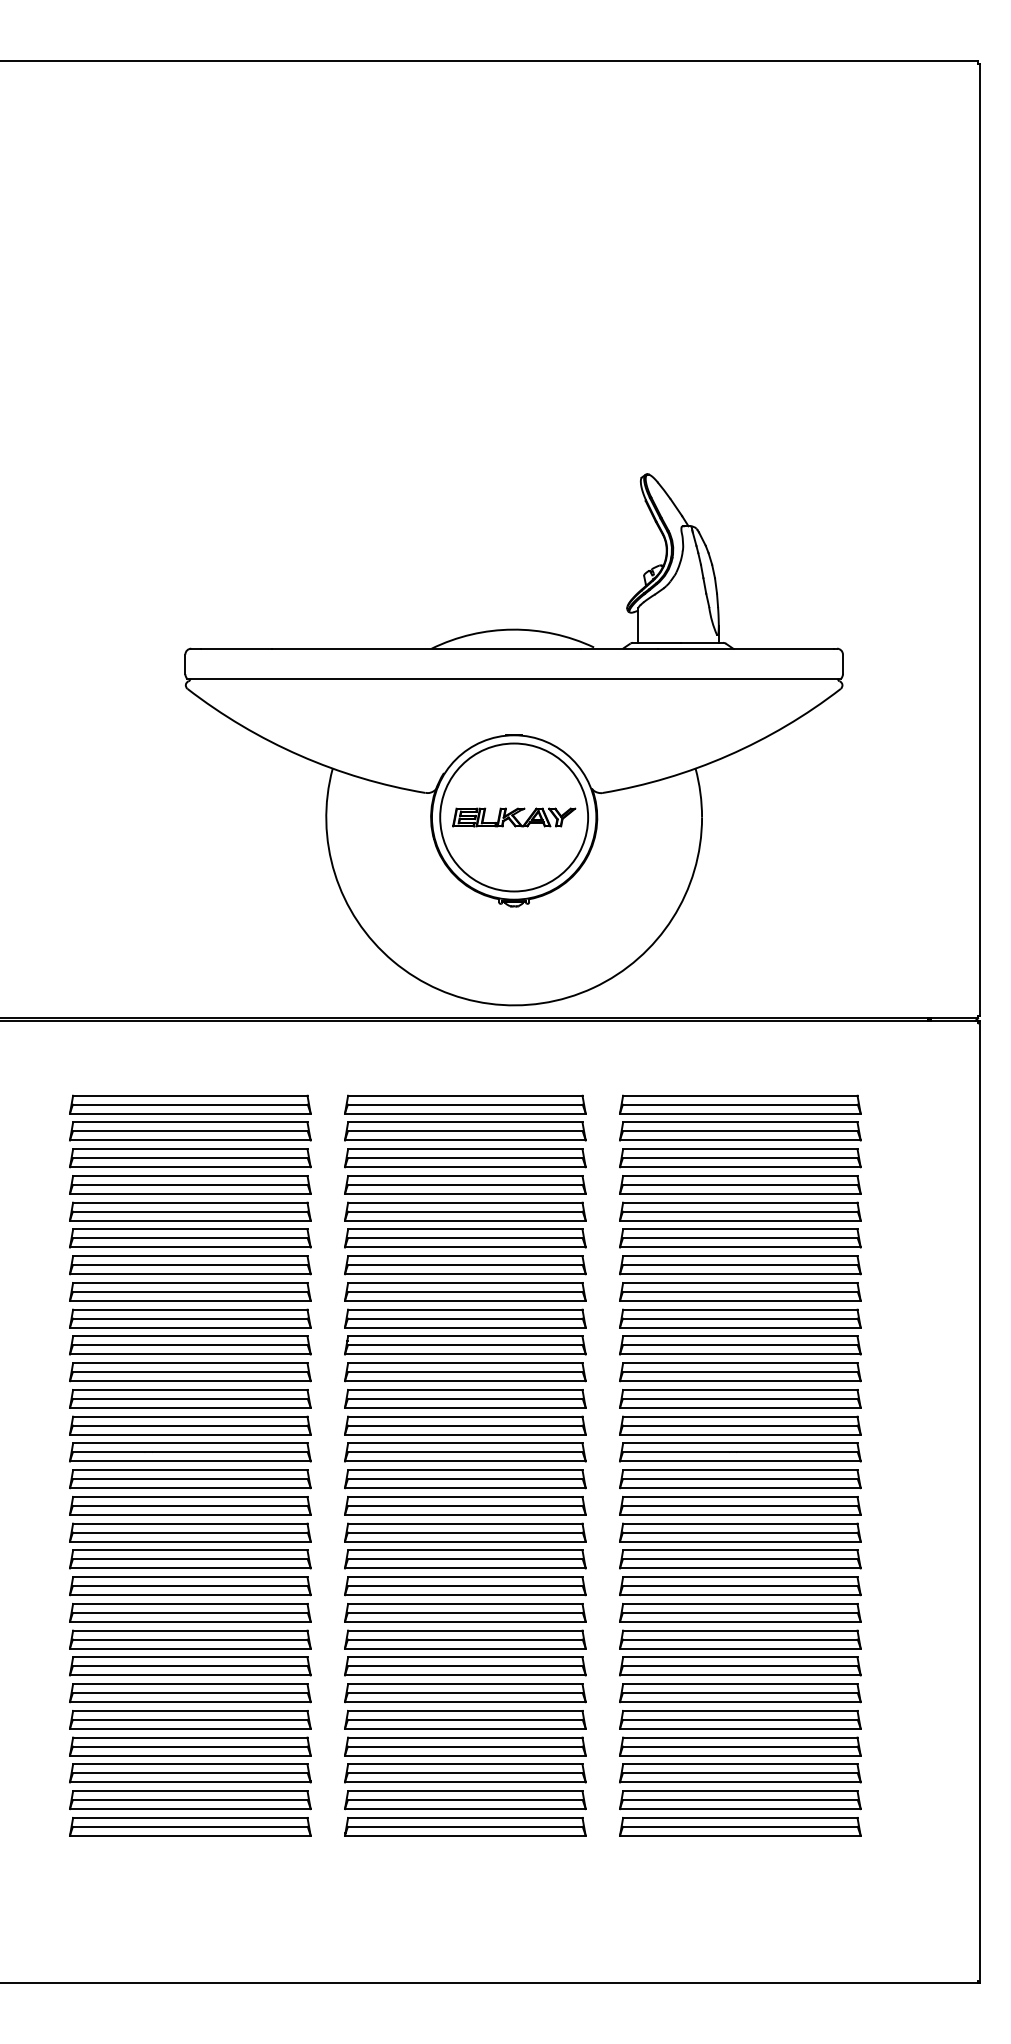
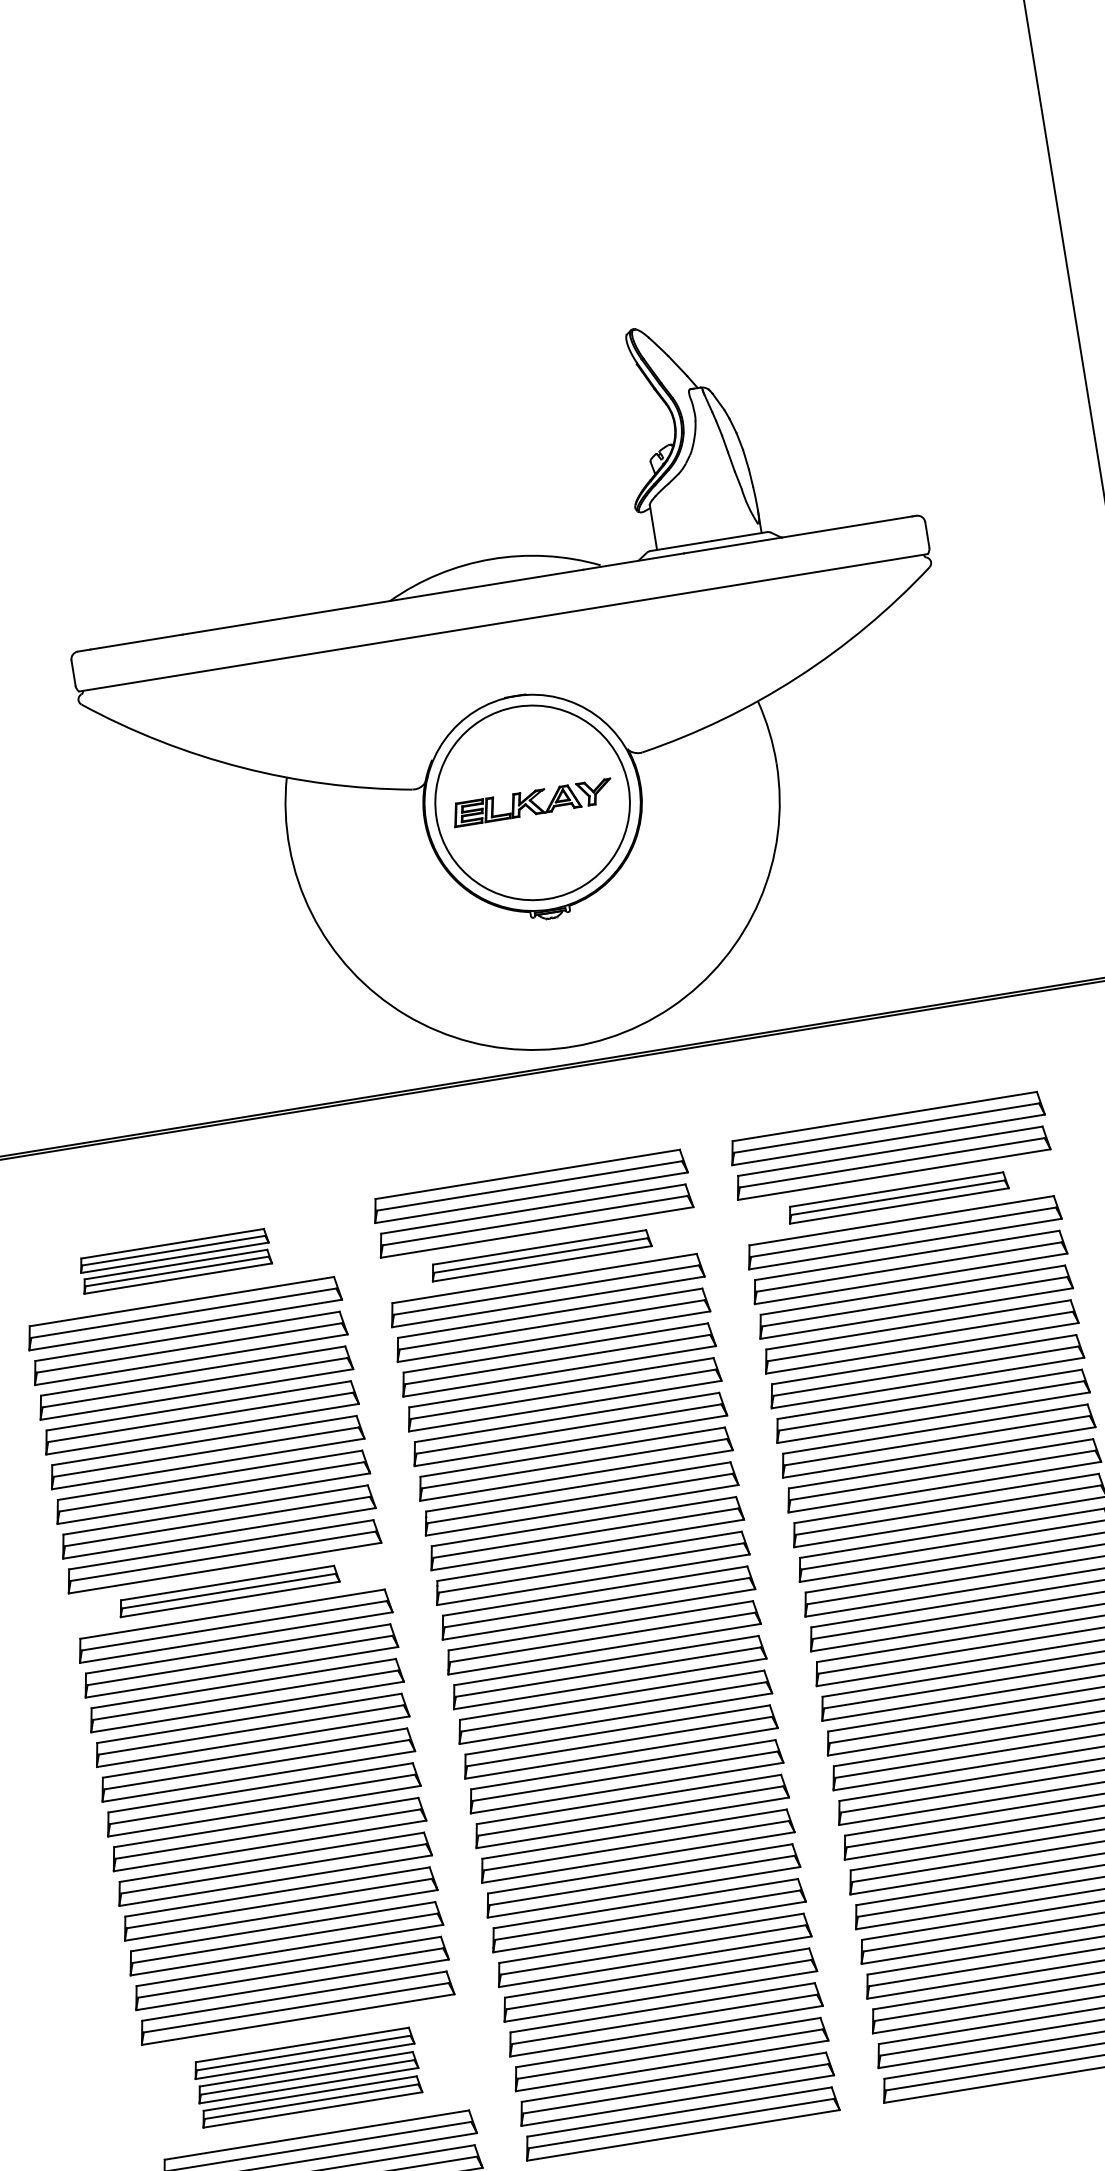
part: (190, 1117) -> (175, 1260), size x0.6
part: (465, 1158) -> (541, 1255), size x0.7
part: (740, 1158) -> (898, 1198), size x0.7
part: (190, 1372) -> (229, 1591), size x0.7
part: (190, 1746) -> (307, 2077), size x0.7

